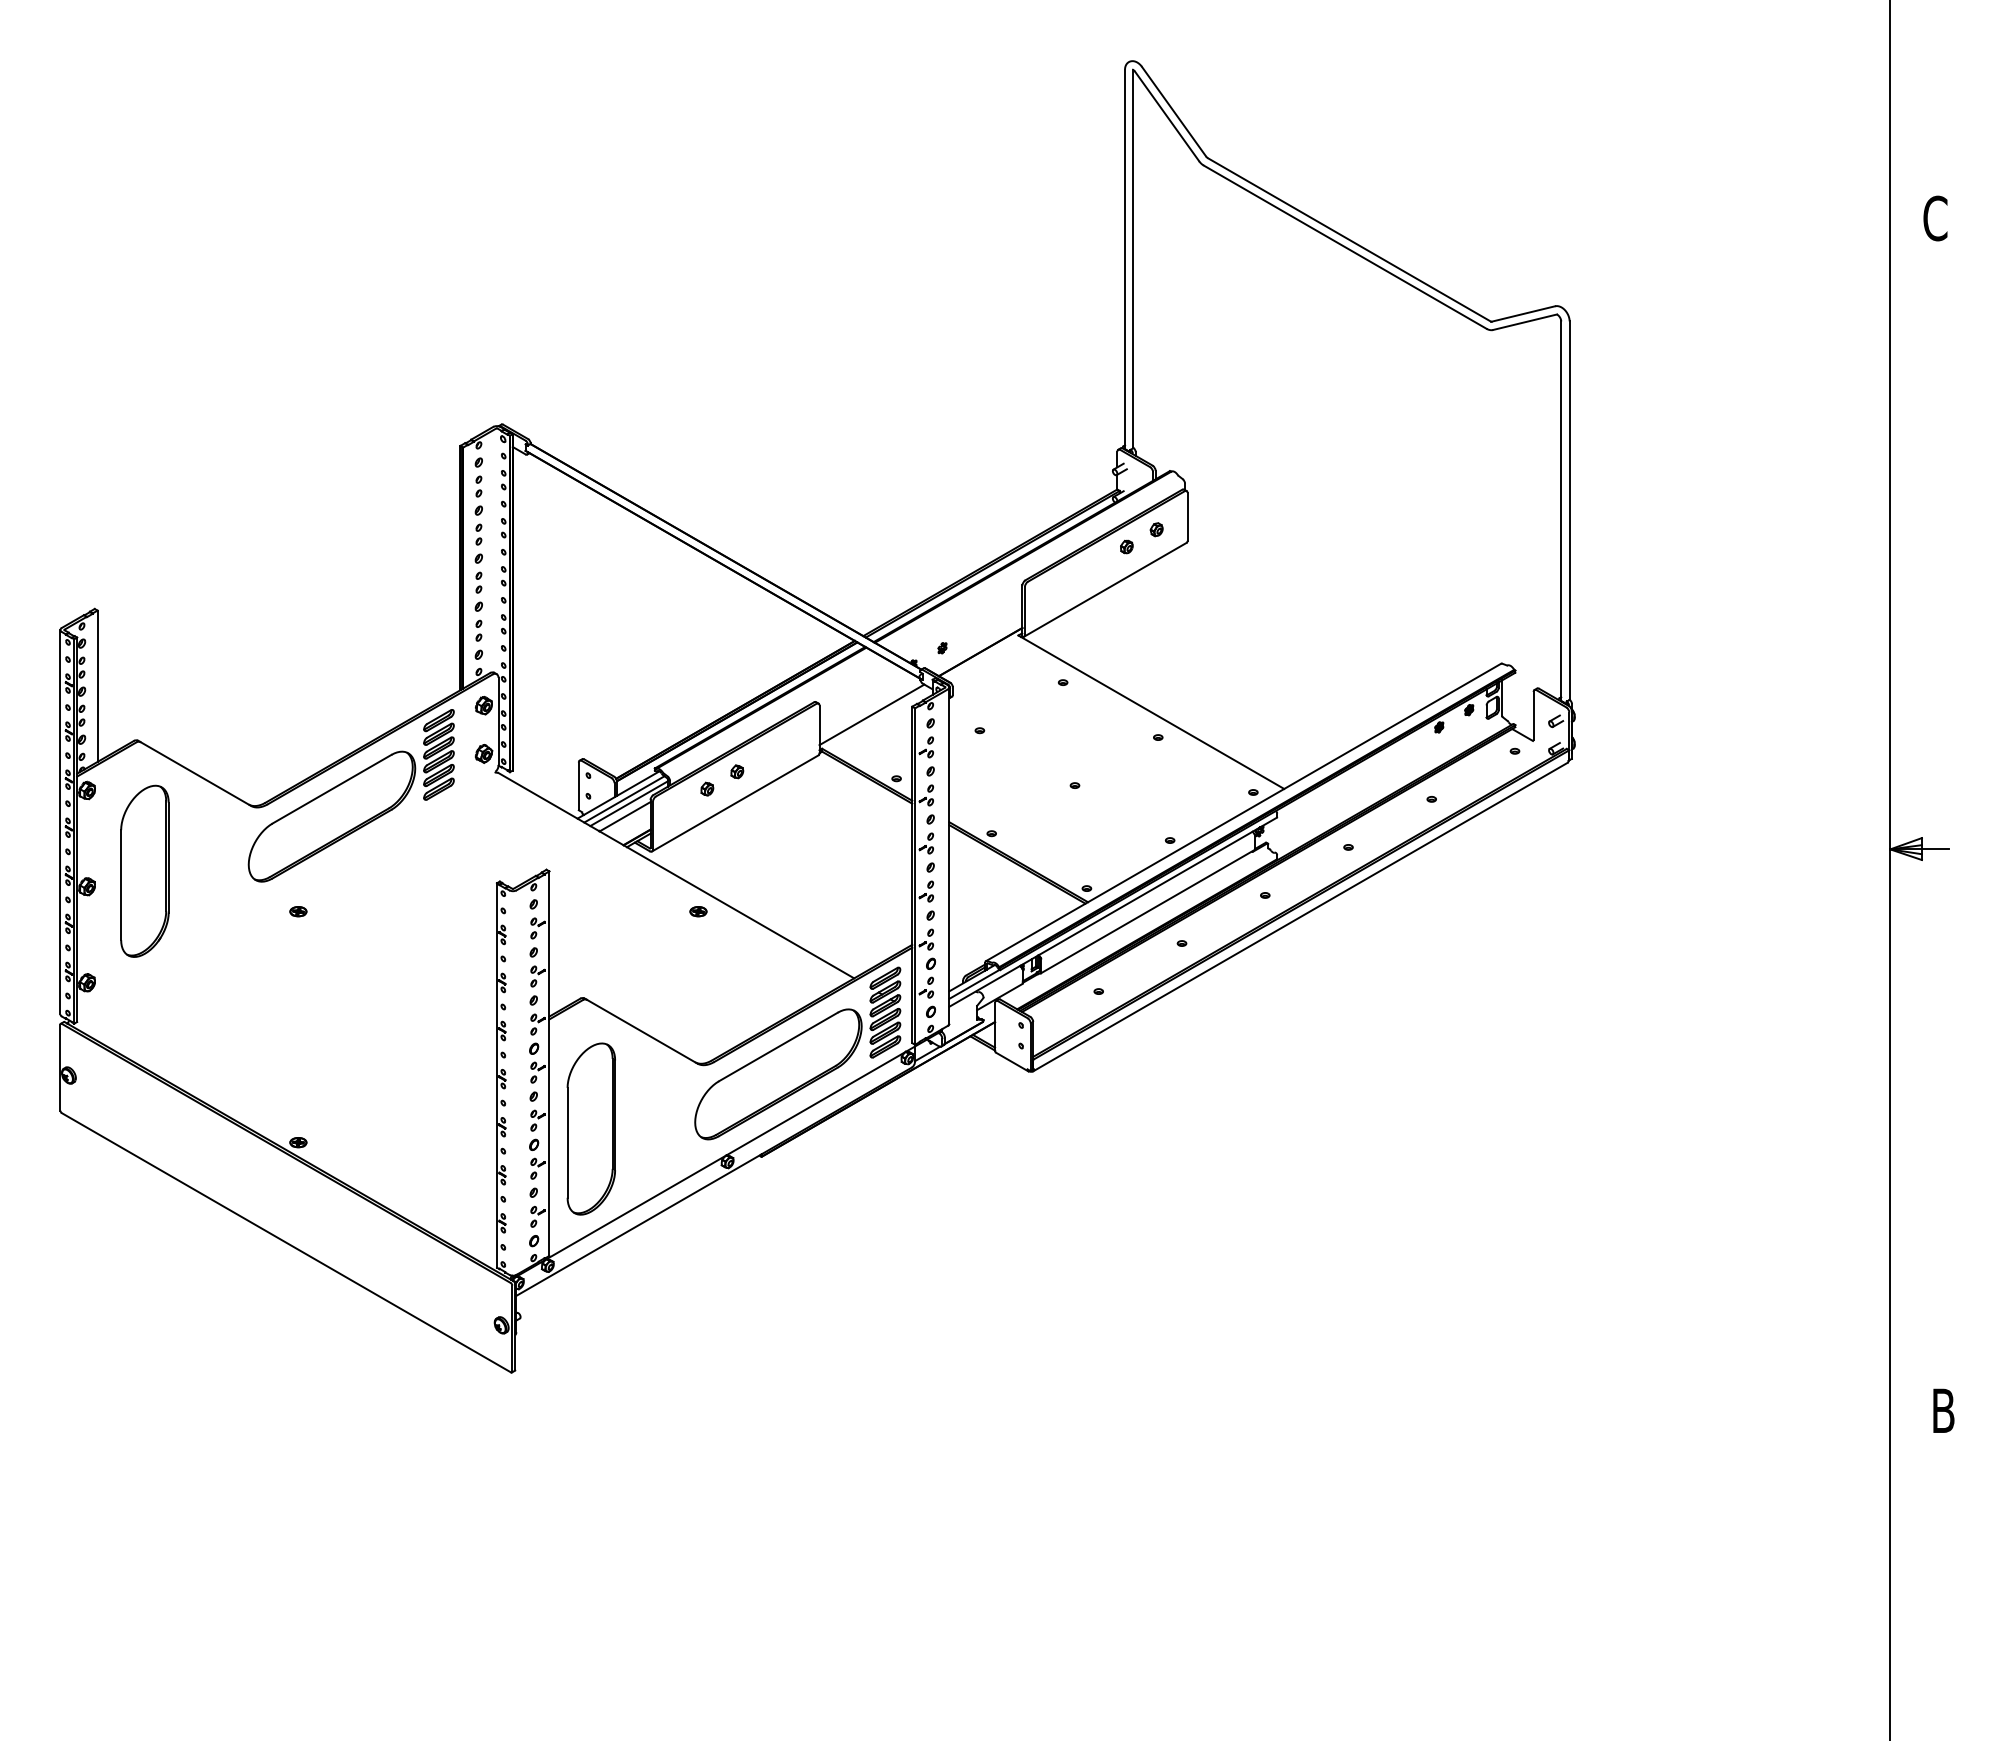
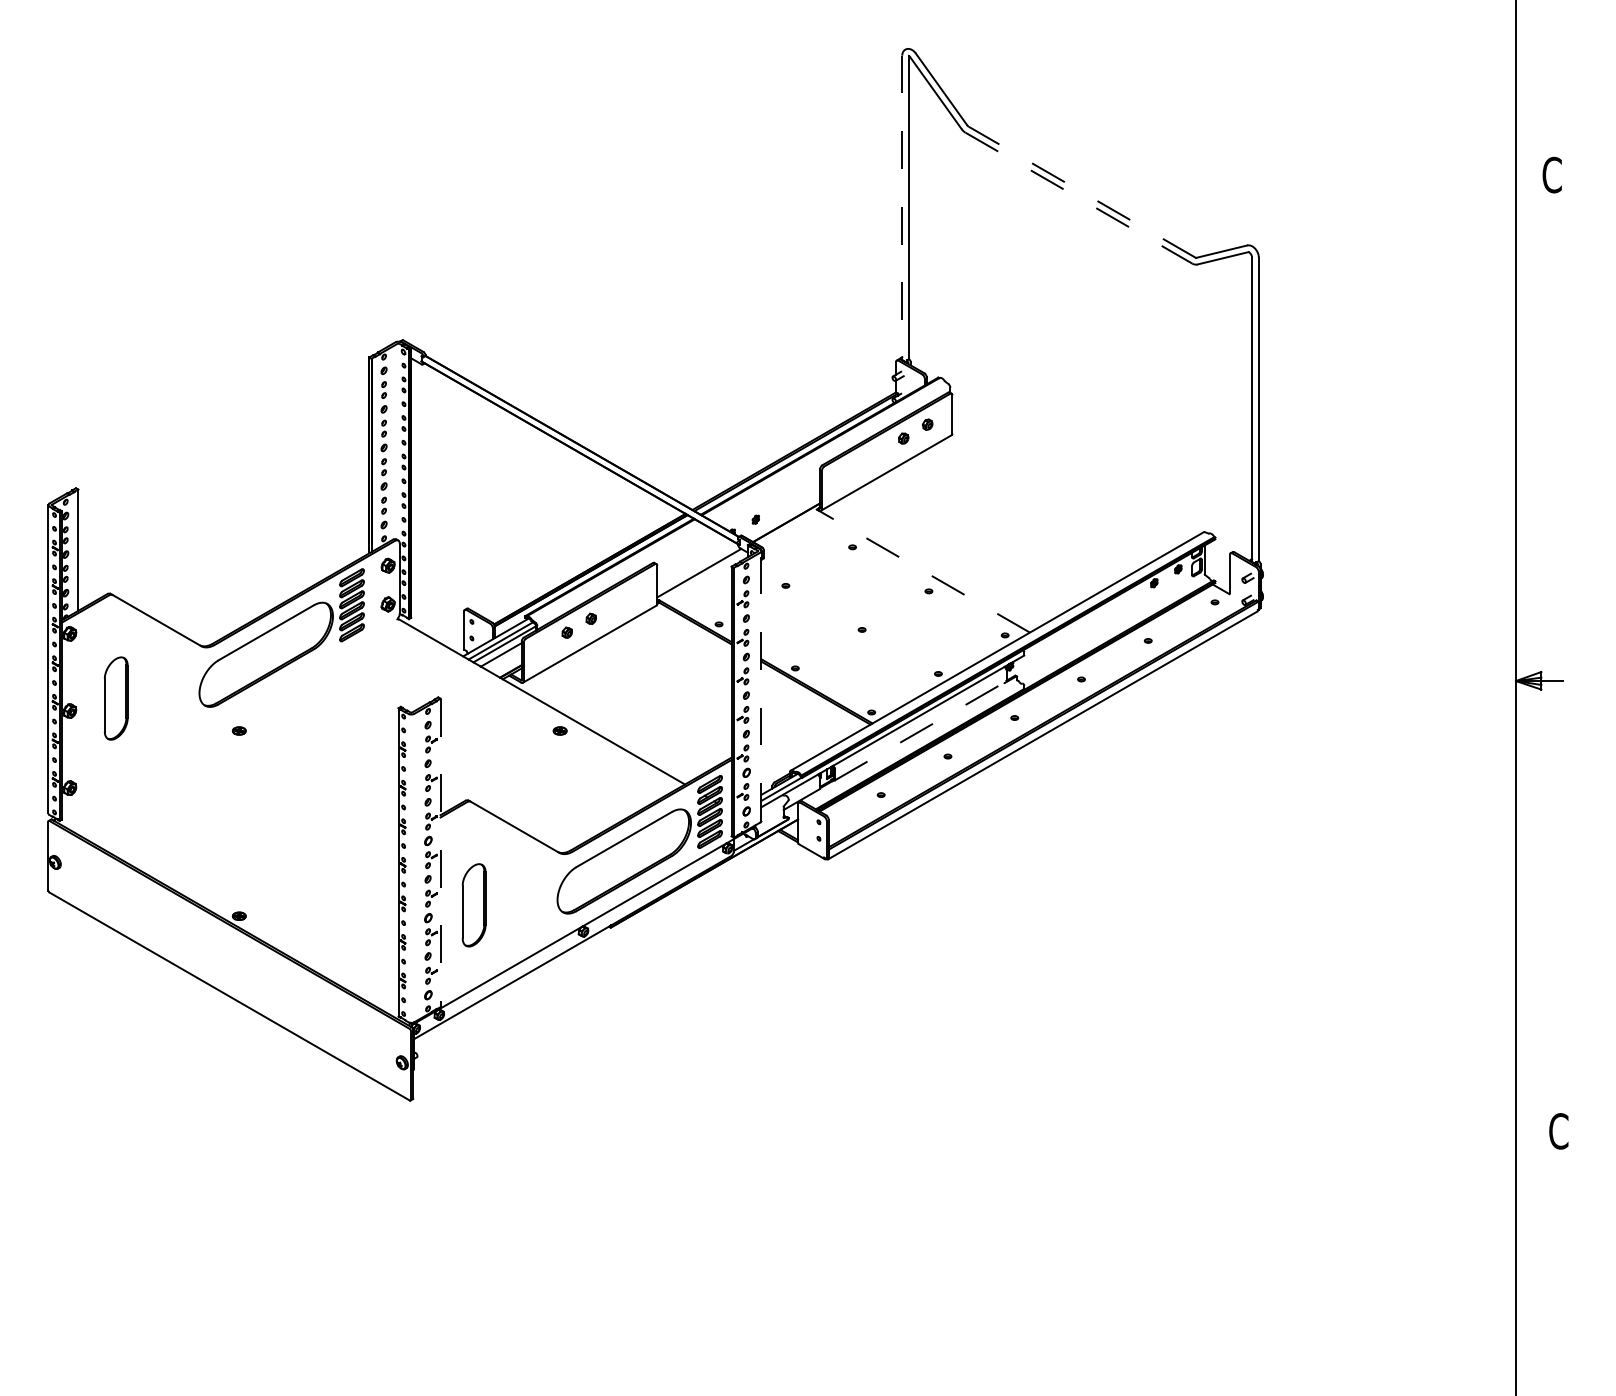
line: (1349, 239) -> (1082, 191), solid -> dashed
line: (1345, 247) -> (1079, 198), solid -> dashed
line: (1125, 259) -> (902, 207), solid -> dashed
line: (1150, 711) -> (922, 570), solid -> dashed
line: (949, 855) -> (761, 685), solid -> dashed
part: (144, 870) -> (115, 698), size x0.6
line: (1148, 911) -> (921, 730), solid -> dashed
line: (549, 1064) -> (440, 853), solid -> dashed
part: (590, 1128) -> (473, 904), size x0.6
text: (1943, 1410) -> (1558, 1131), B -> C

